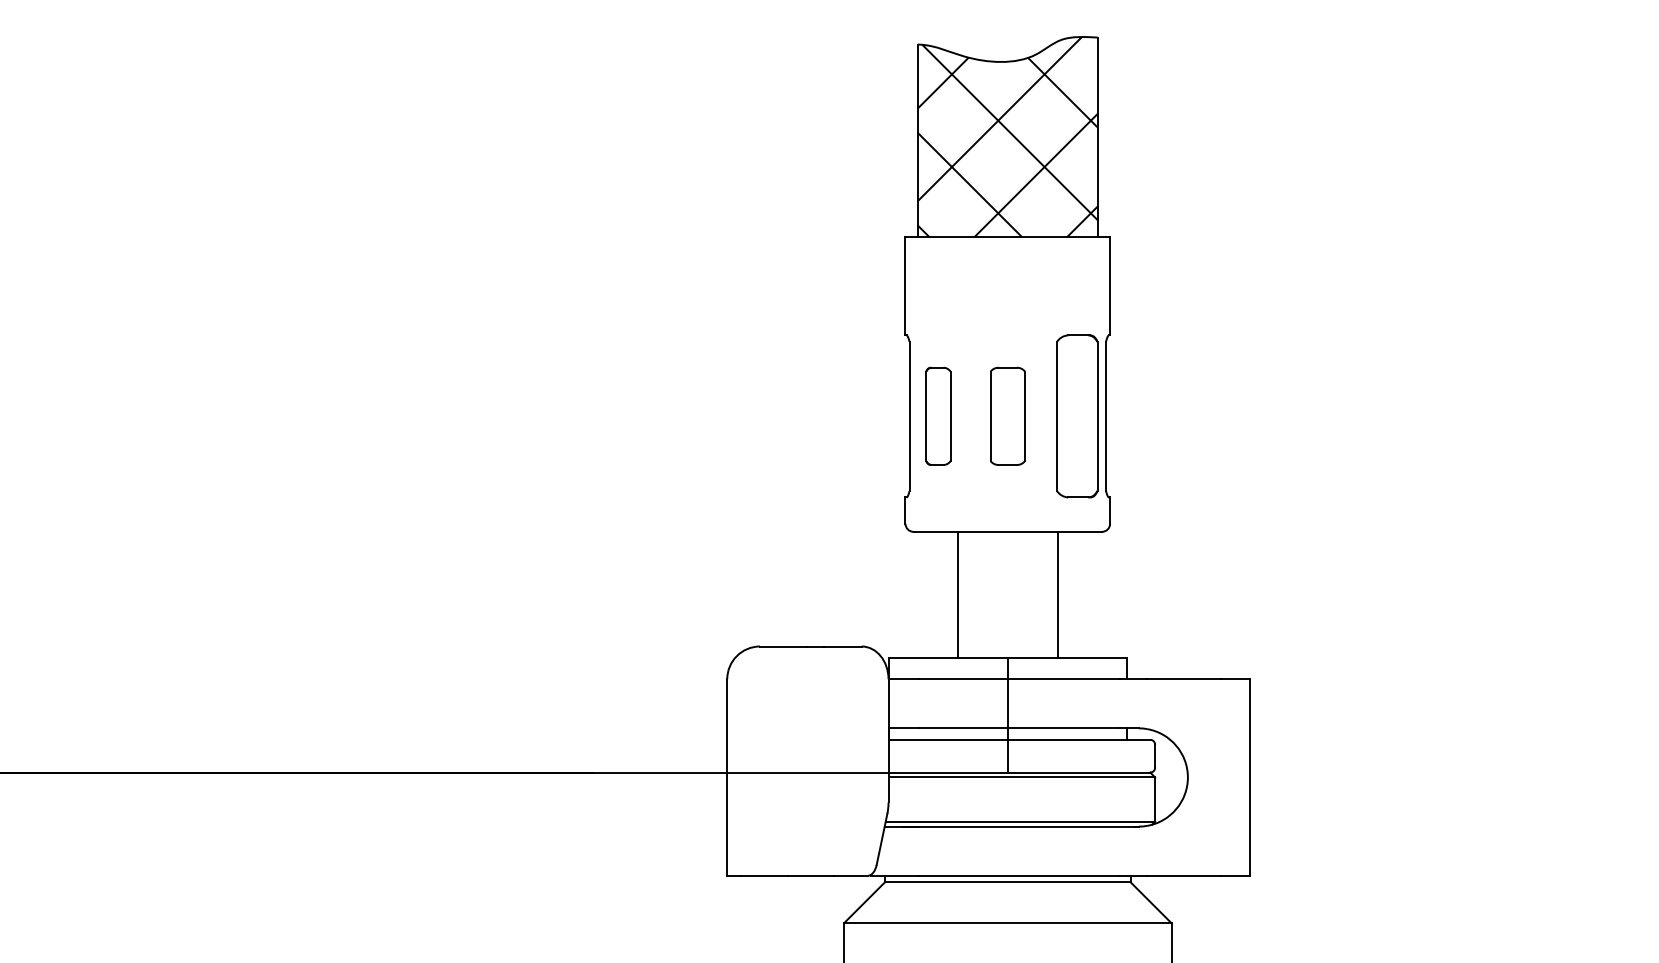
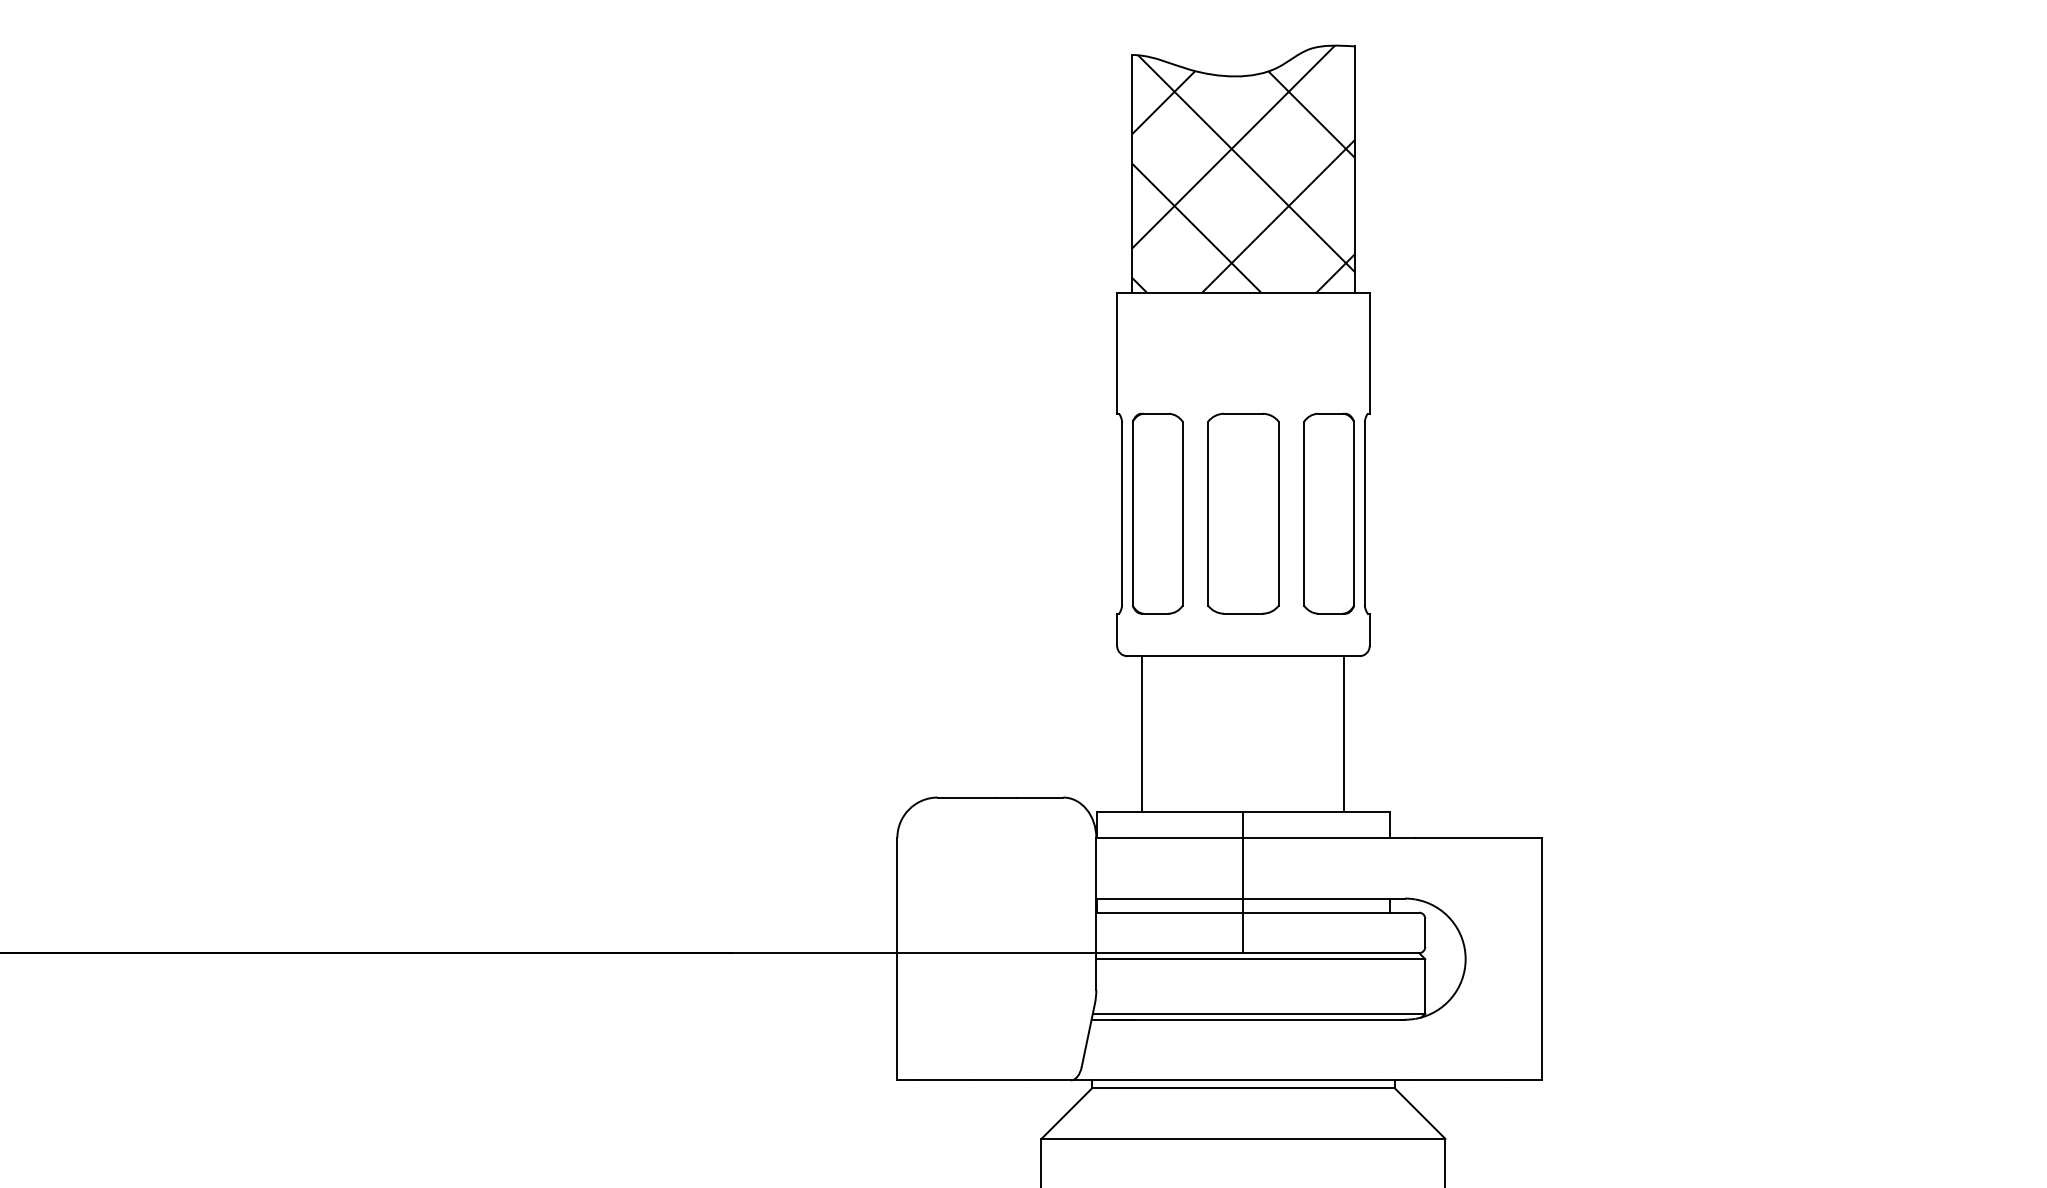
part: (938, 416) -> (1157, 513), size x1.67
part: (1007, 416) -> (1243, 513), size x1.67
line: (958, 594) -> (1142, 733), moved
line: (1058, 594) -> (1344, 733), moved

